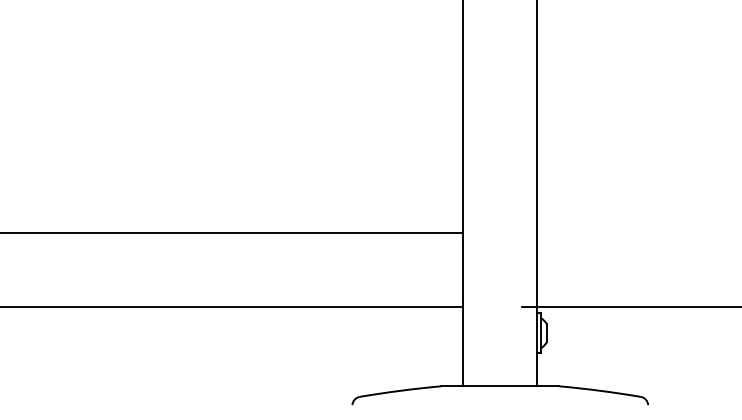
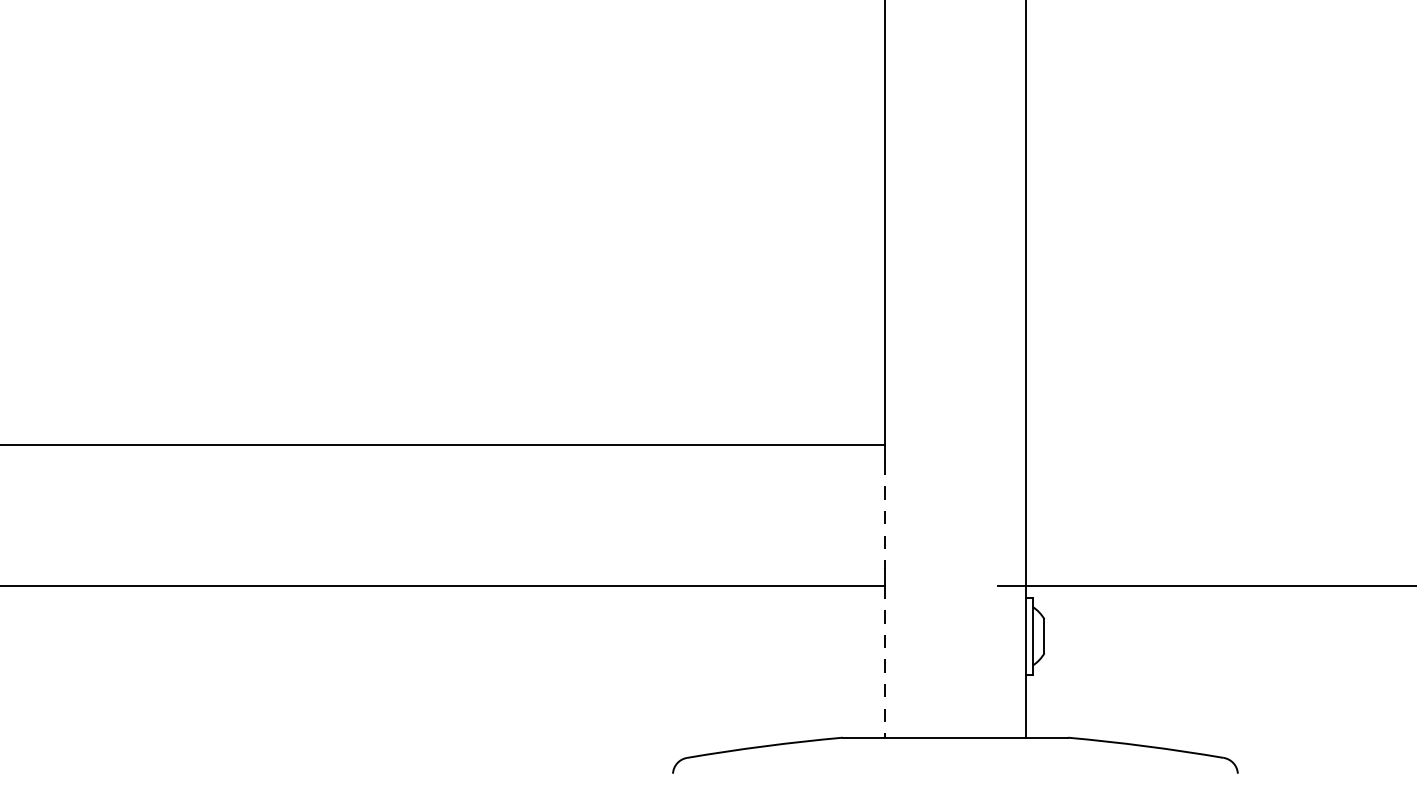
line: (463, 270) -> (885, 516), solid -> dashed
line: (463, 346) -> (885, 661), solid -> dashed

